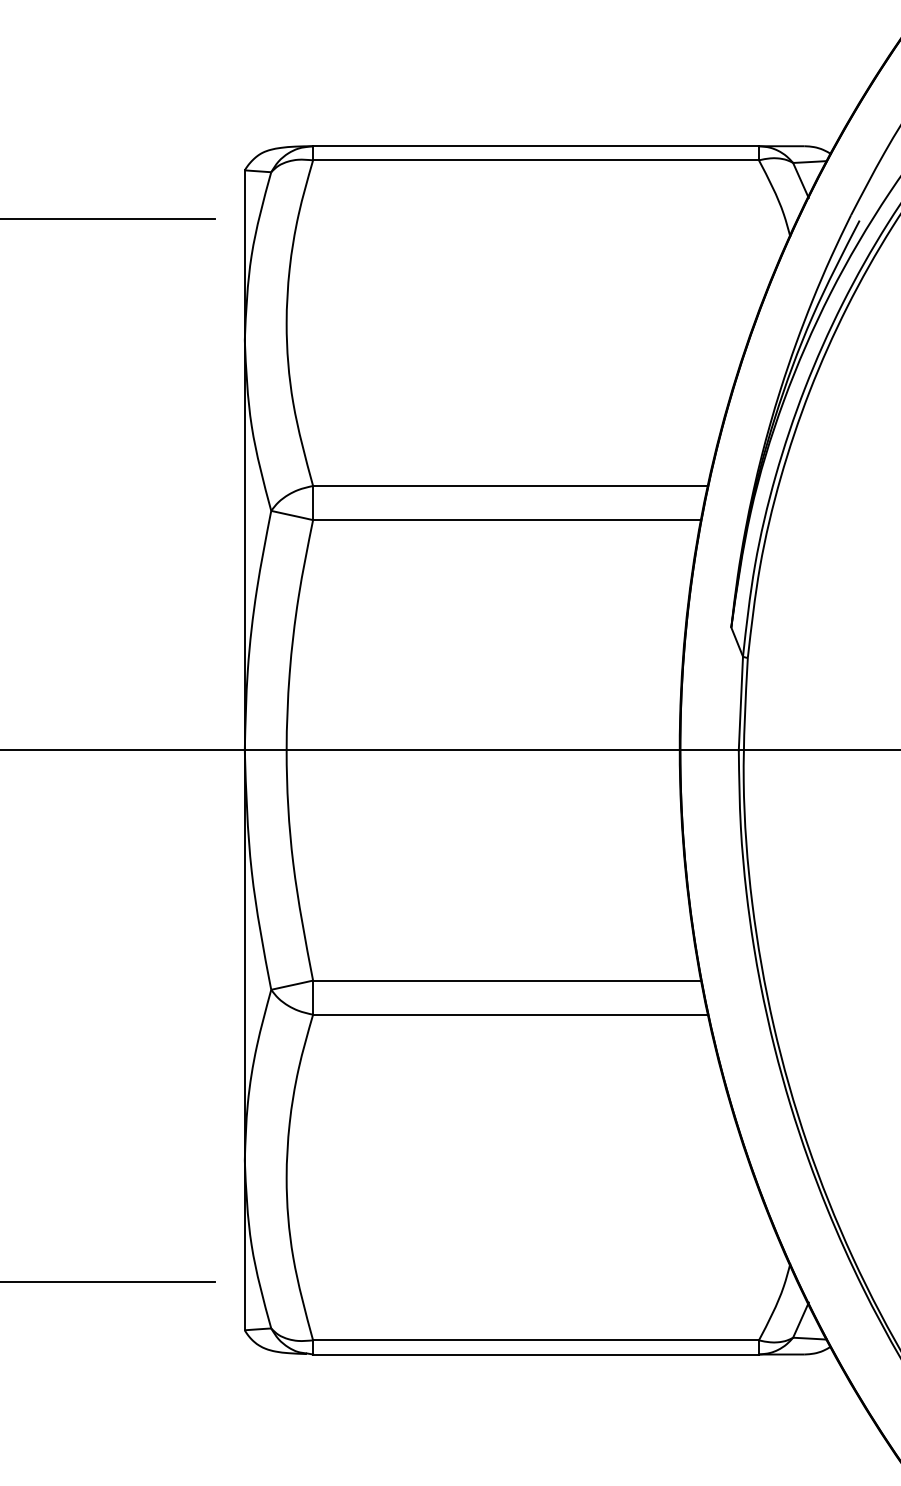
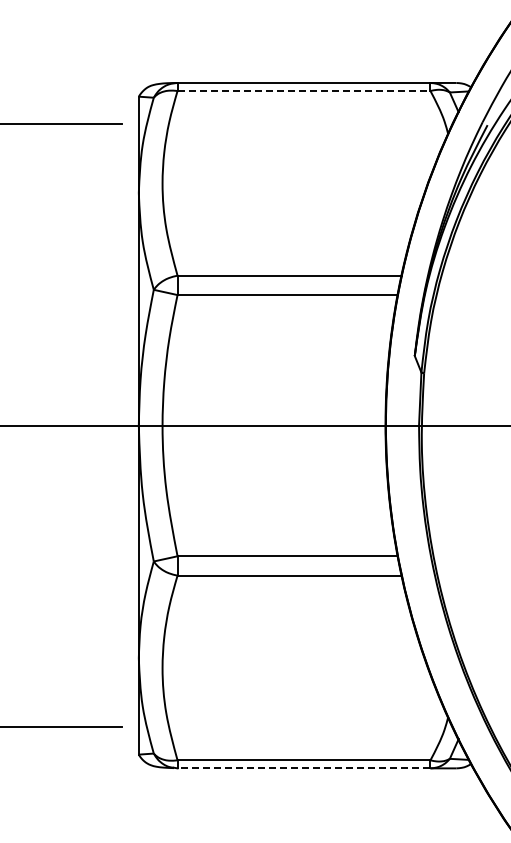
line: (536, 161) -> (304, 91), solid -> dashed
line: (535, 1354) -> (303, 768), solid -> dashed

